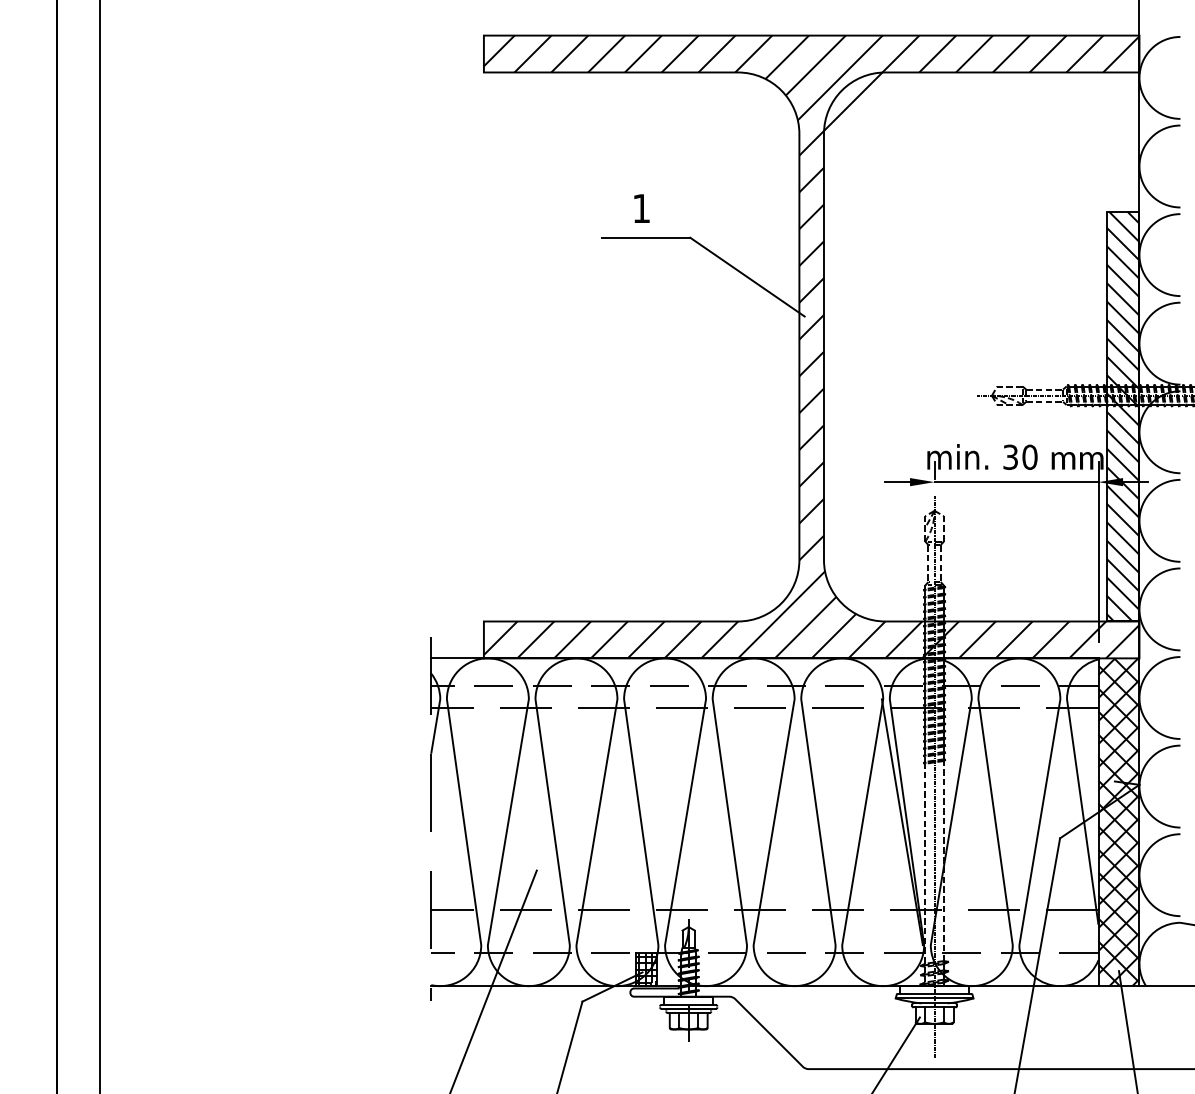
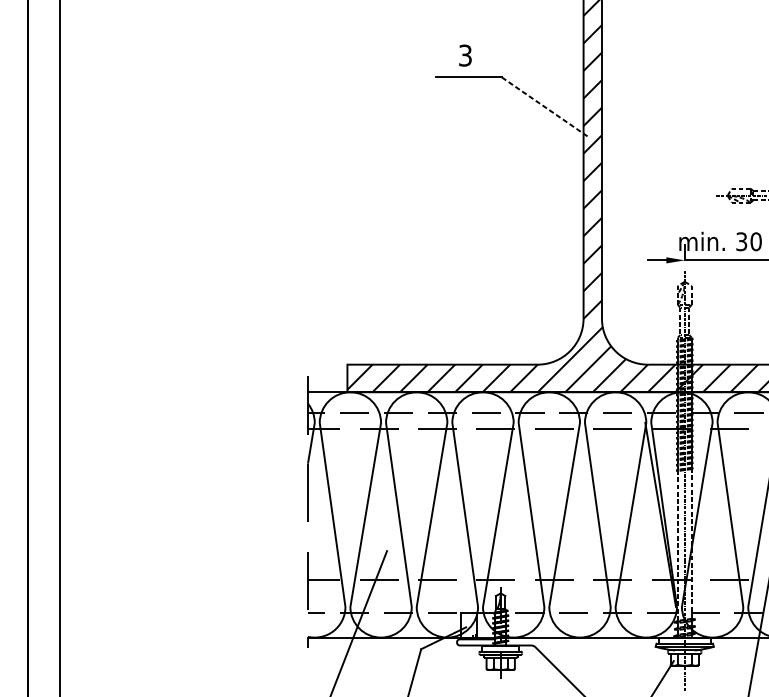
text: (641, 208) -> (465, 55), 1 -> 3
line: (747, 277) -> (544, 107), solid -> dashed
hatch: (646, 969) -> (469, 625), removed

